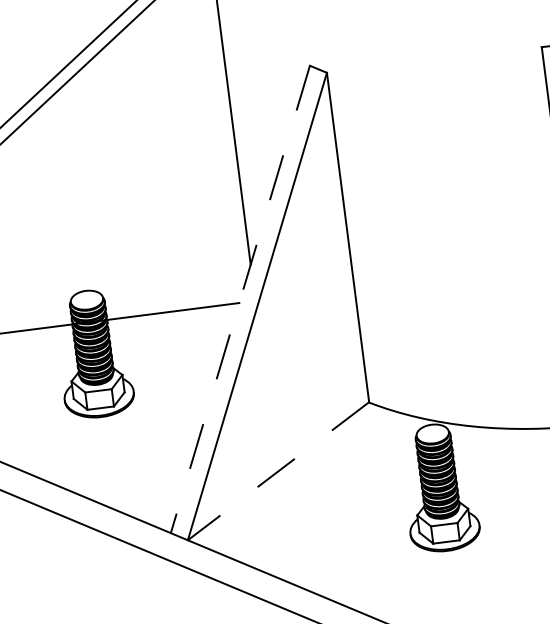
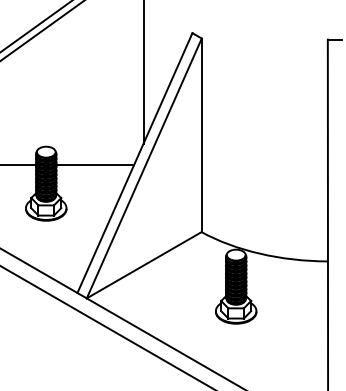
line: (239, 300) -> (134, 163), dashed -> solid
line: (277, 471) -> (143, 265), dashed -> solid

